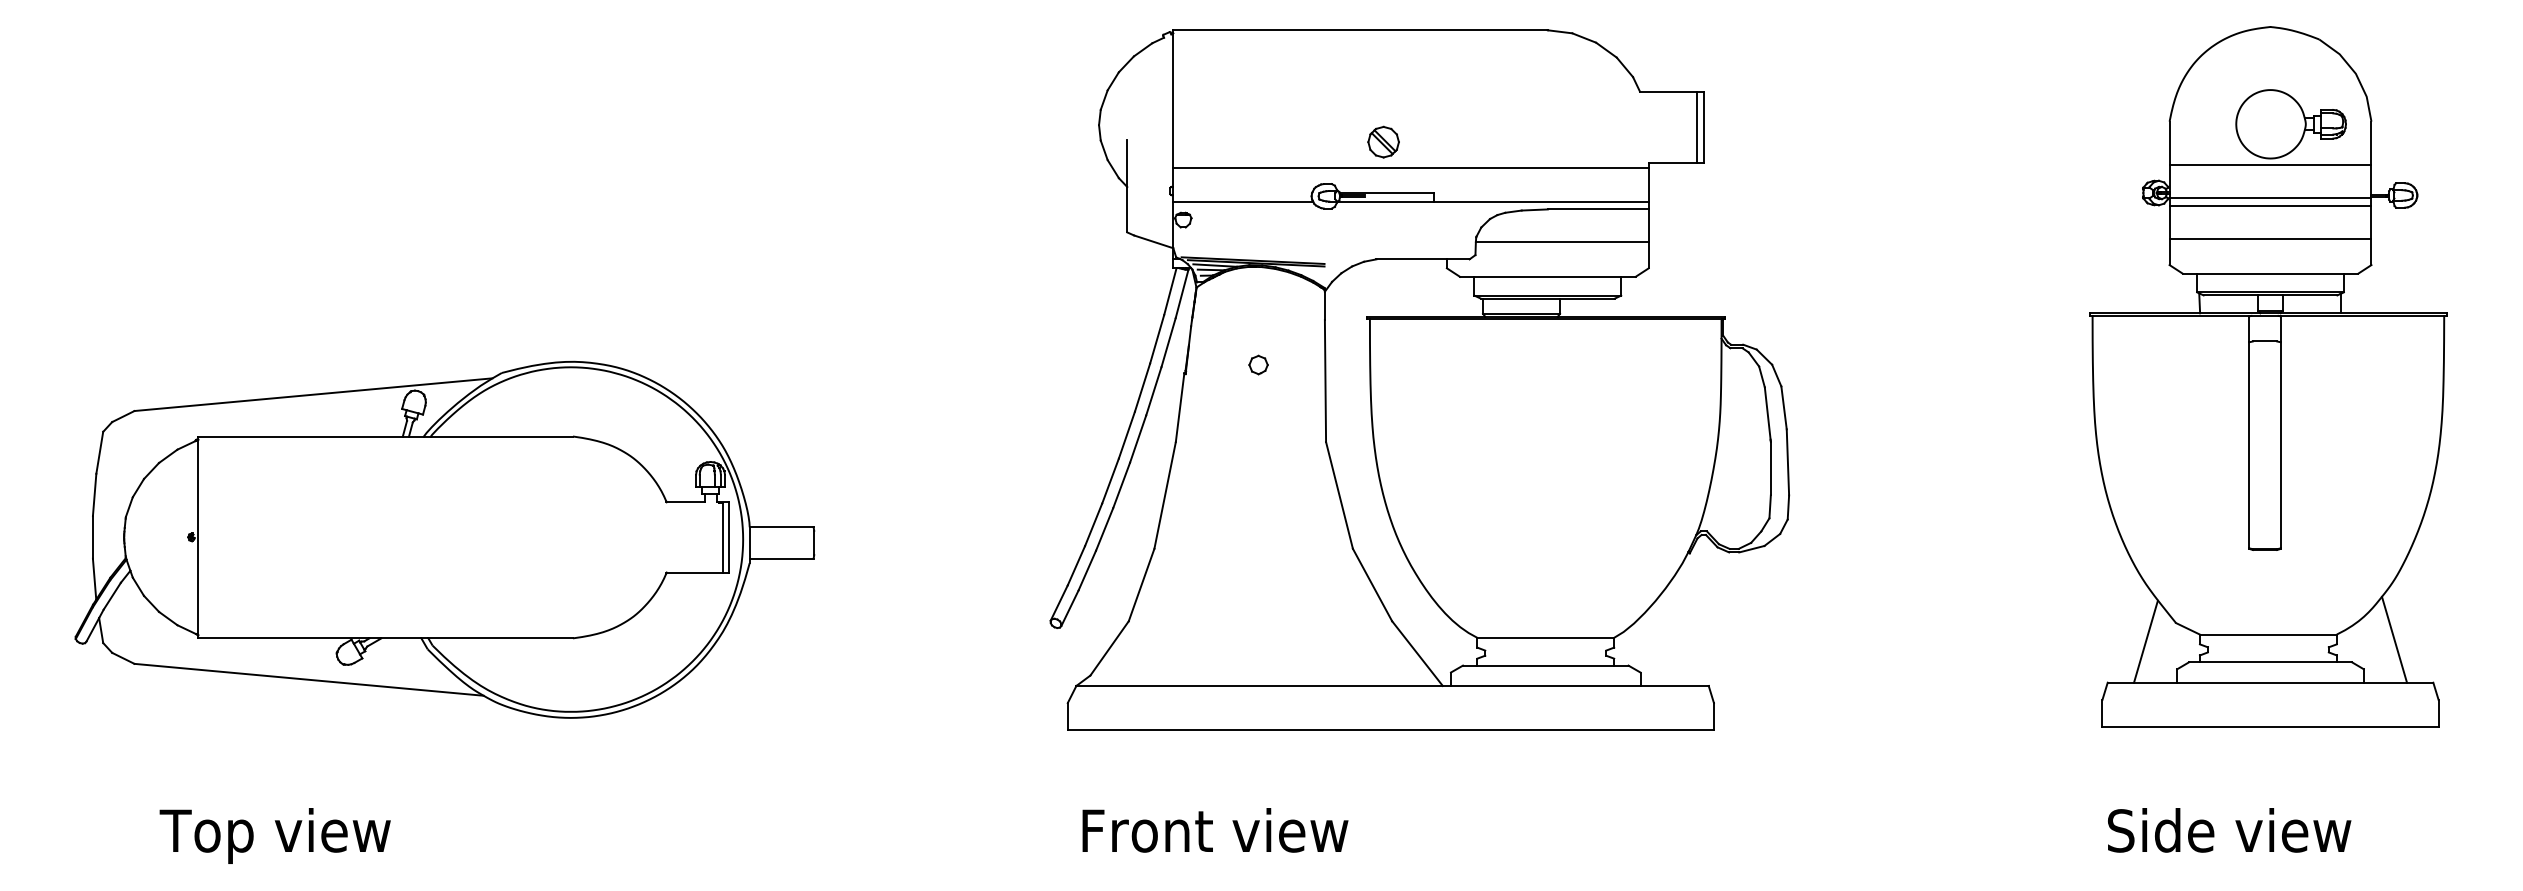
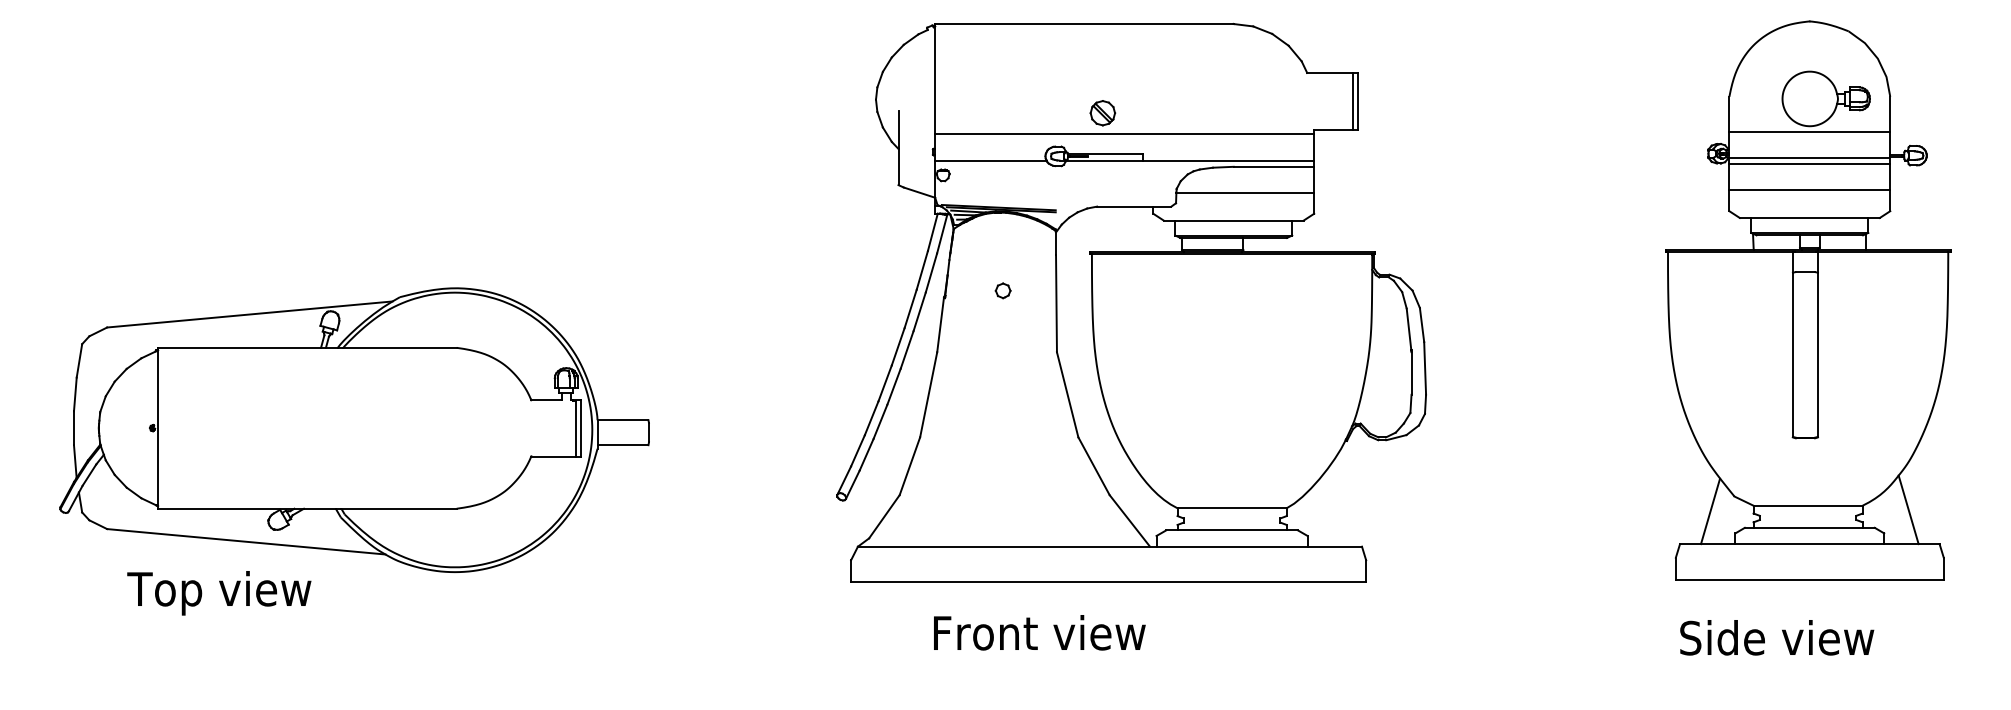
text: (1215, 830) -> (1039, 632), moved
text: (2229, 830) -> (1777, 637), moved
text: (275, 836) -> (219, 593), moved

